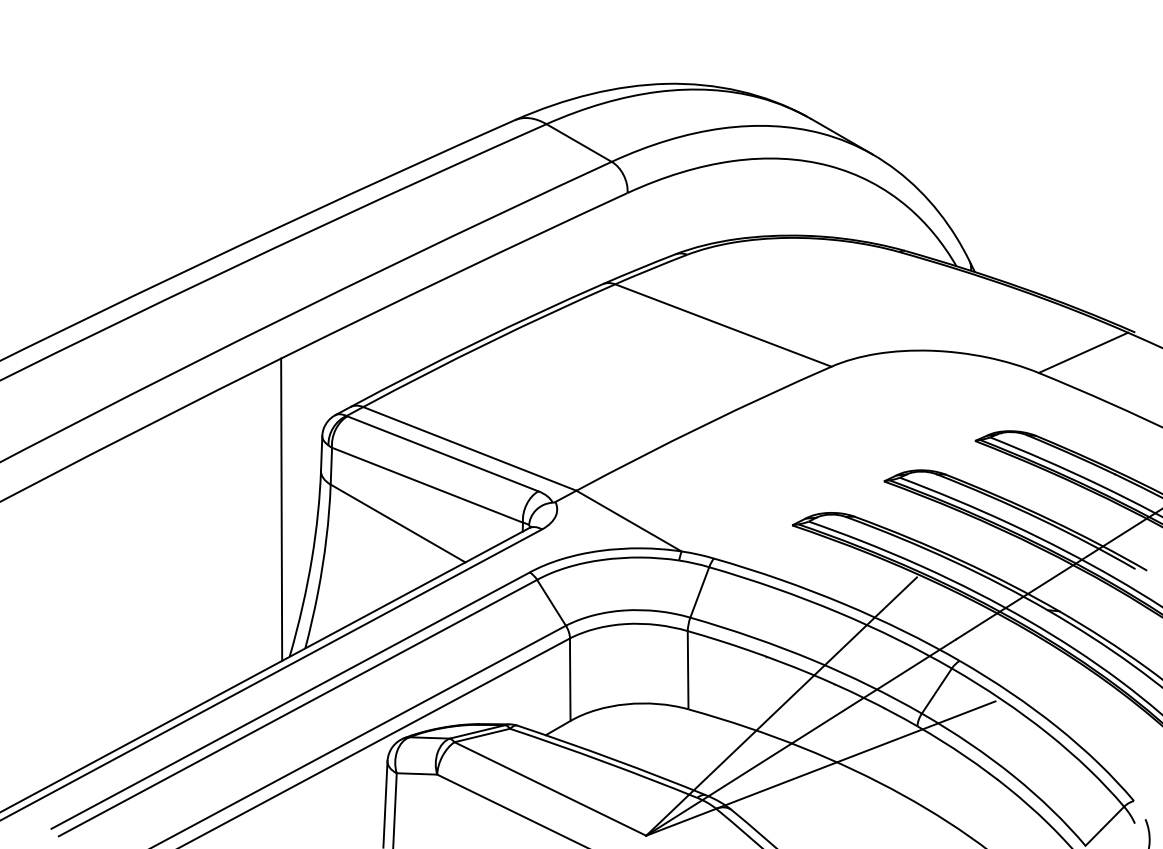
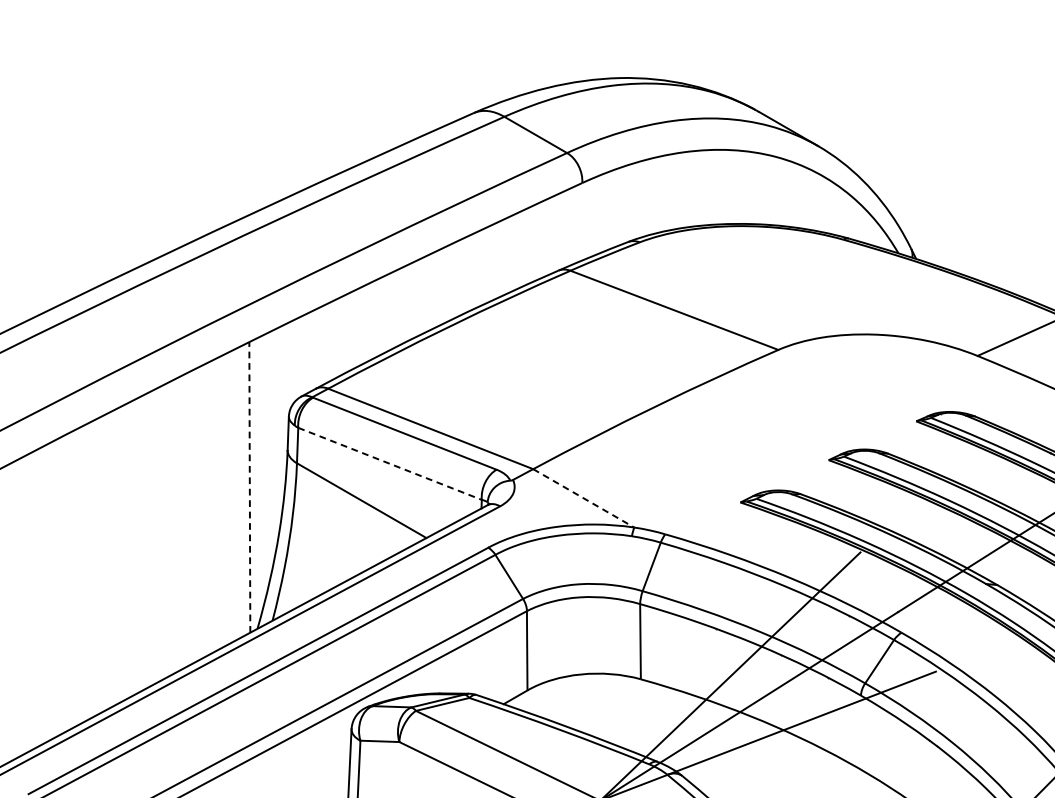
line: (427, 485) -> (390, 464), solid -> dashed
line: (281, 509) -> (249, 487), solid -> dashed
line: (629, 521) -> (584, 498), solid -> dashed

